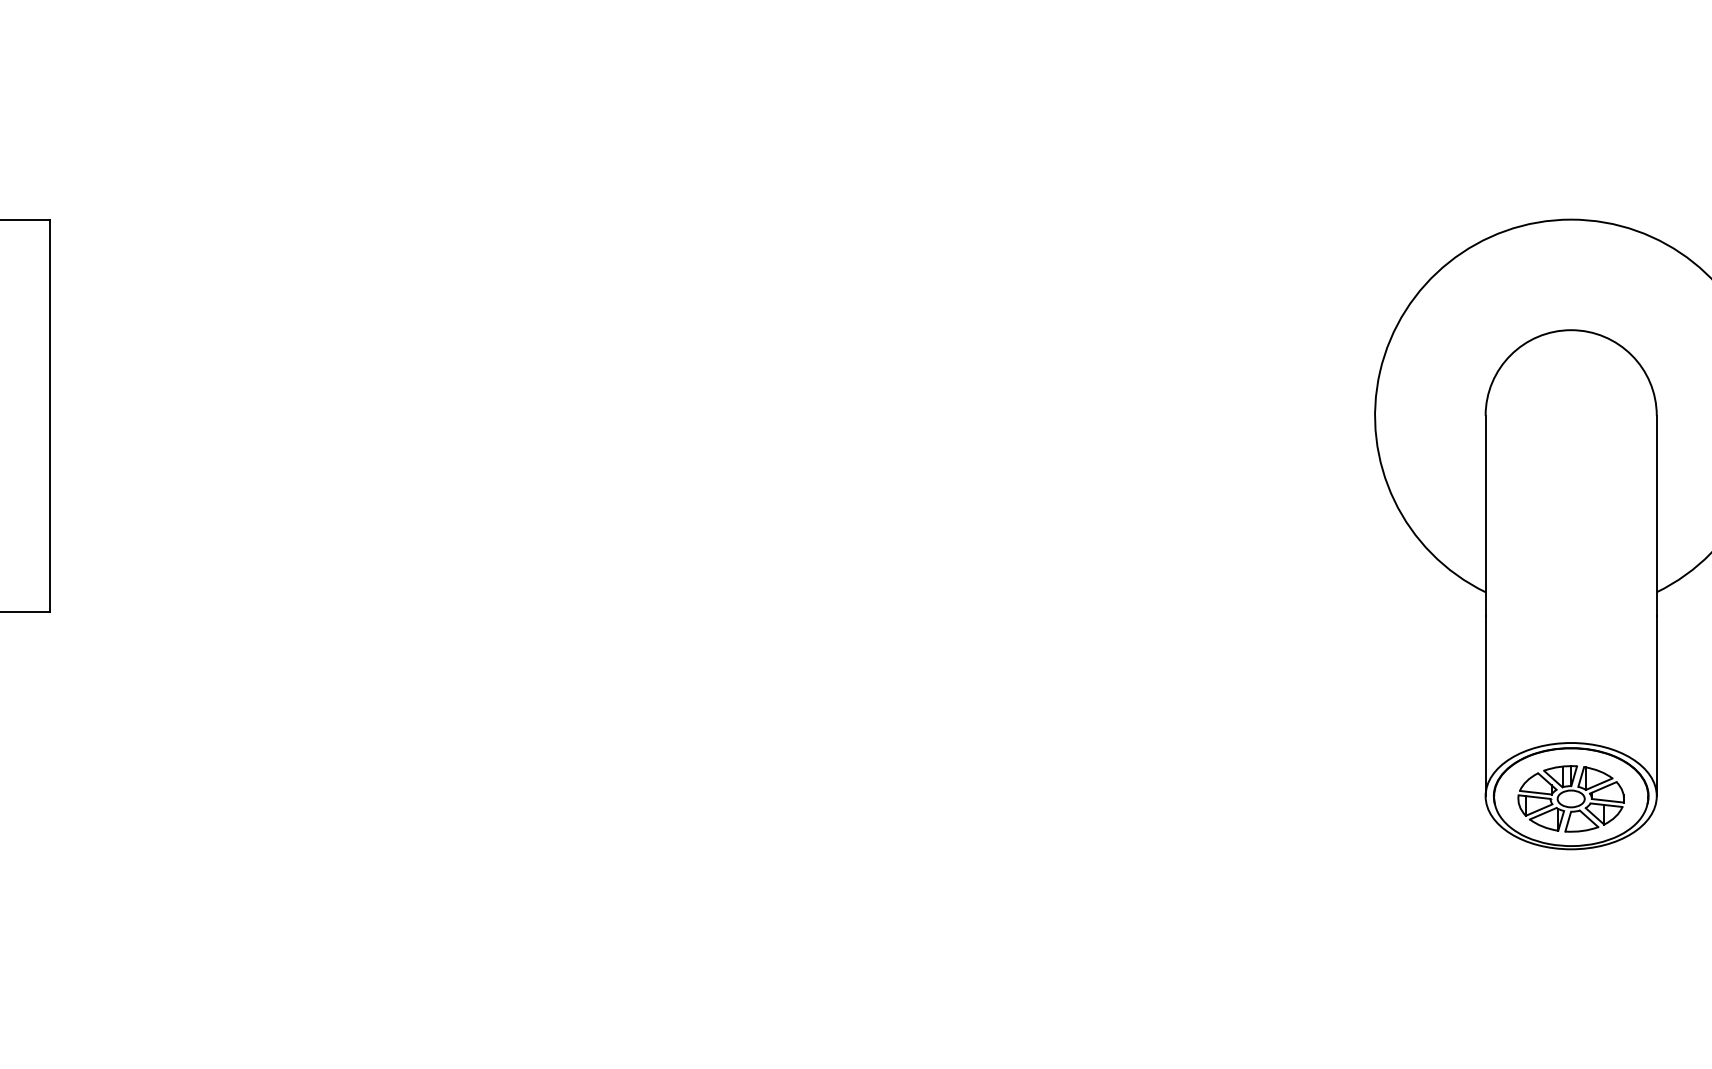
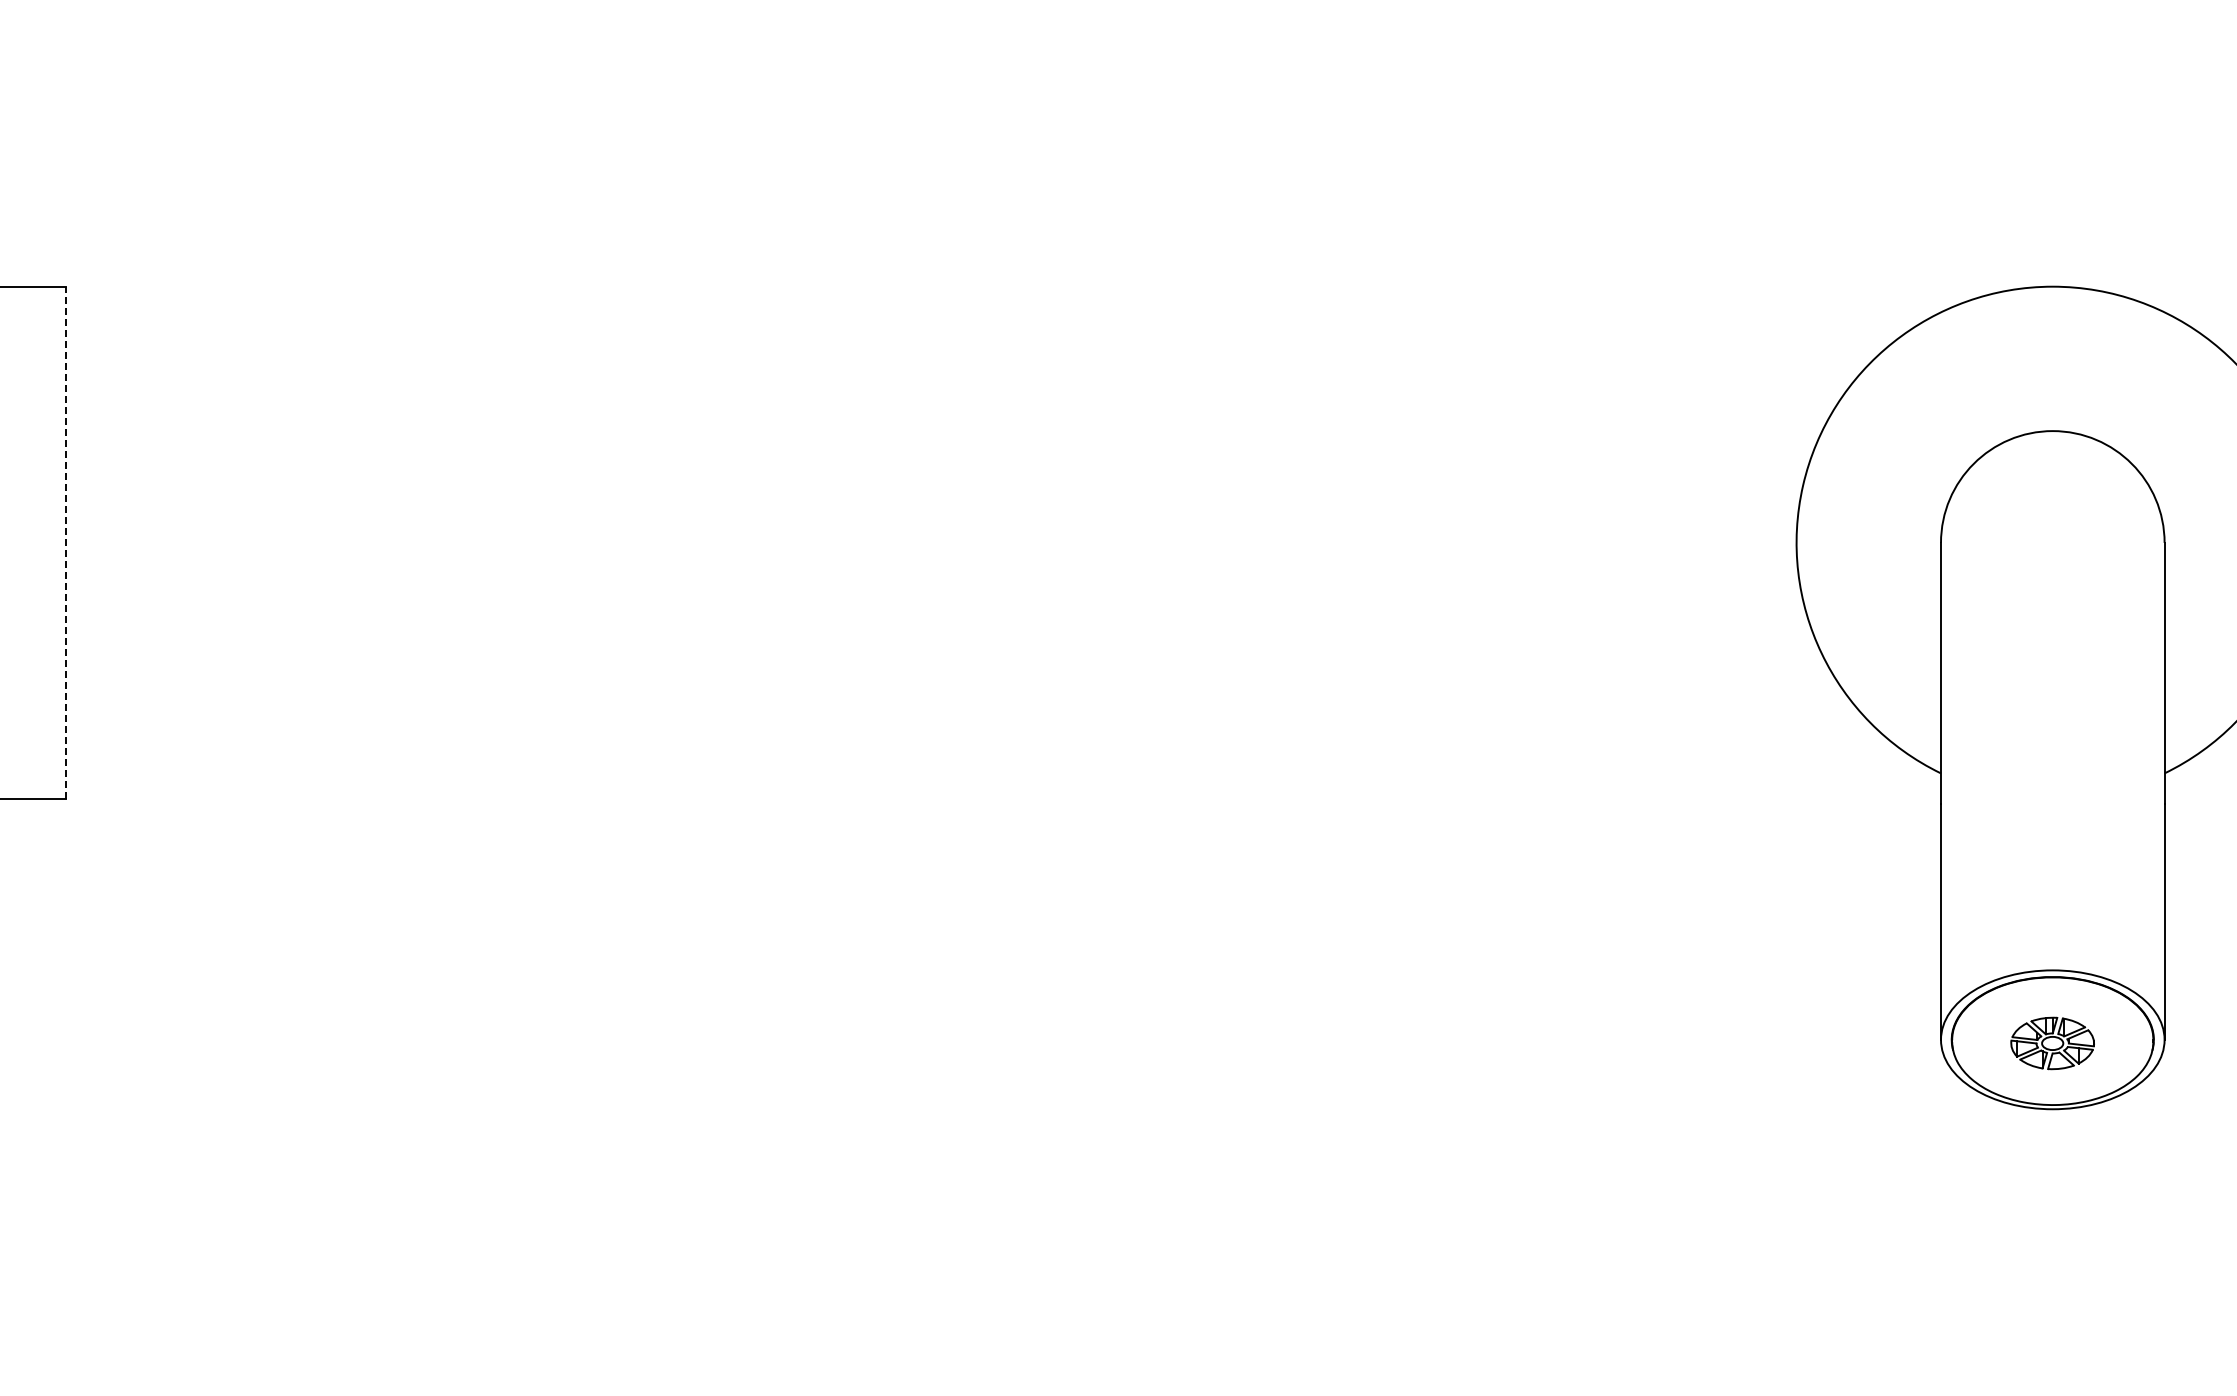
line: (49, 415) -> (65, 542), solid -> dashed
part: (1570, 798) -> (2052, 1043), size x0.6

